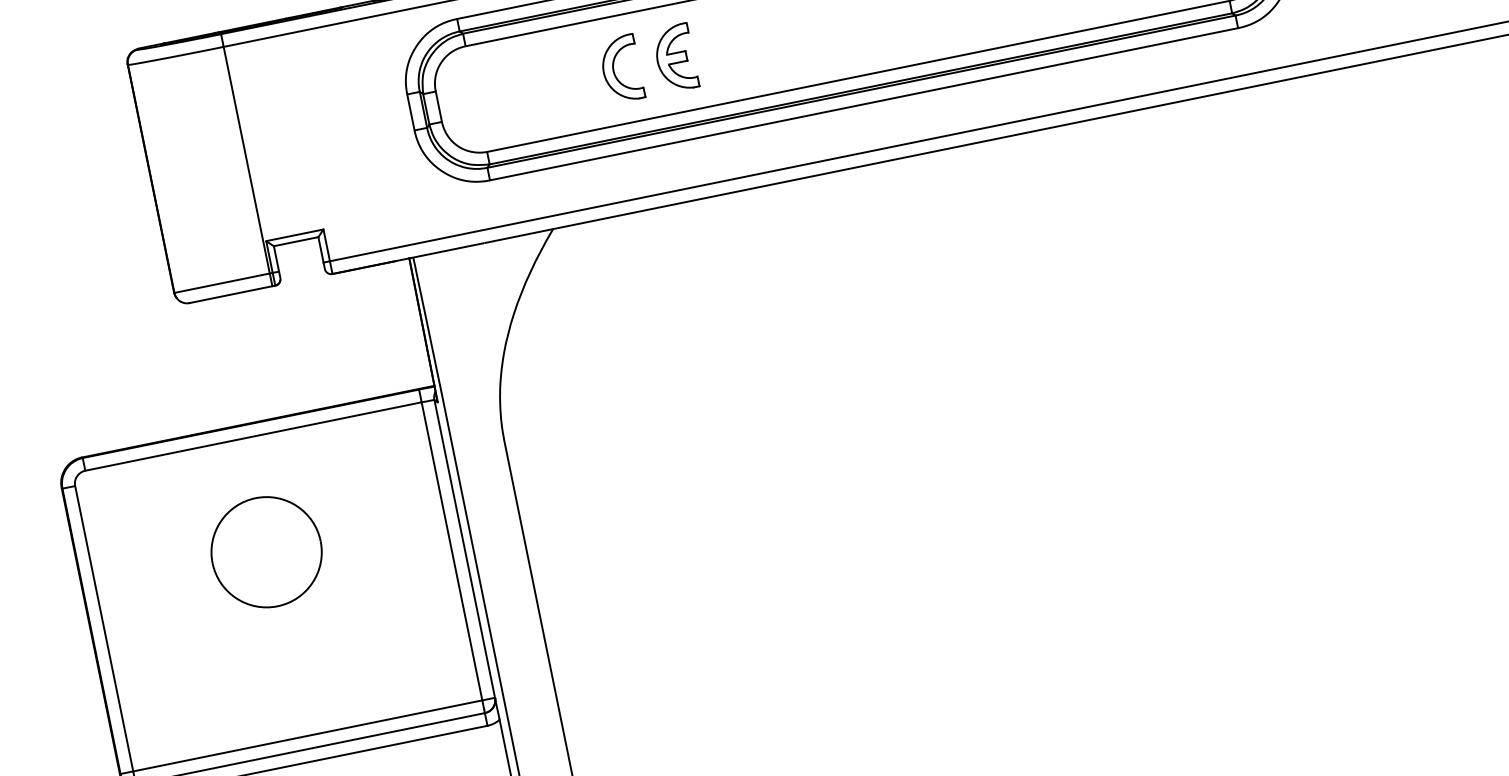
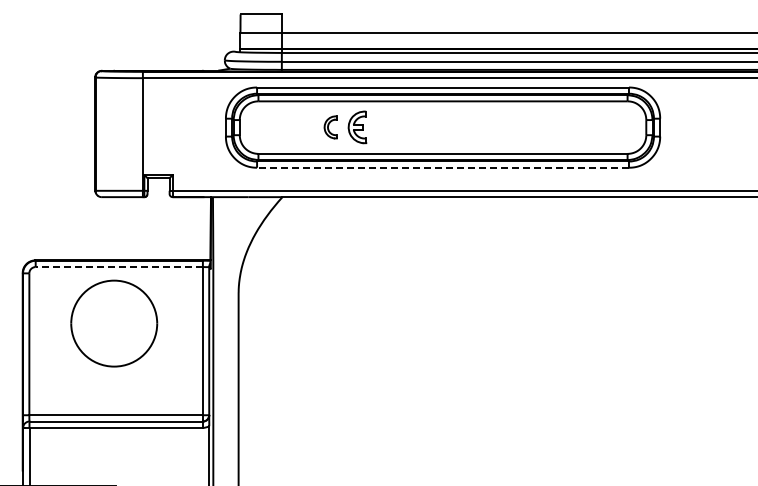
part: (621, 69) -> (330, 127), size x0.7
line: (864, 103) -> (443, 167), solid -> dashed
line: (254, 437) -> (119, 267), solid -> dashed
part: (266, 552) -> (114, 323), size x1.6

